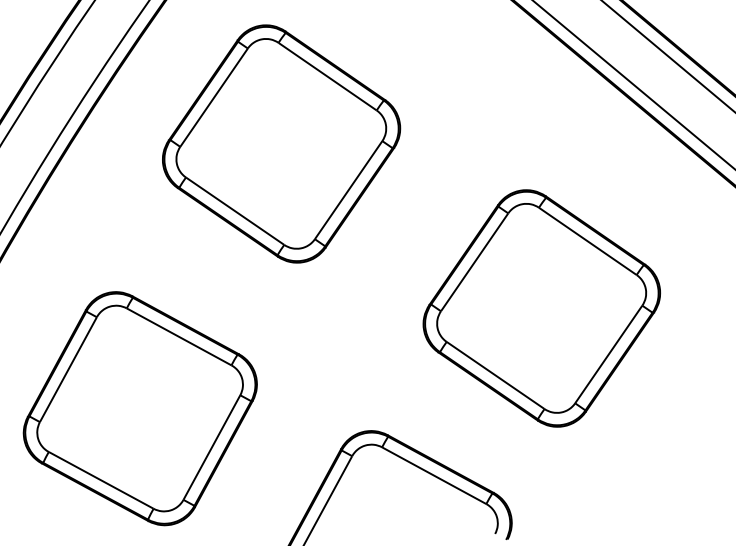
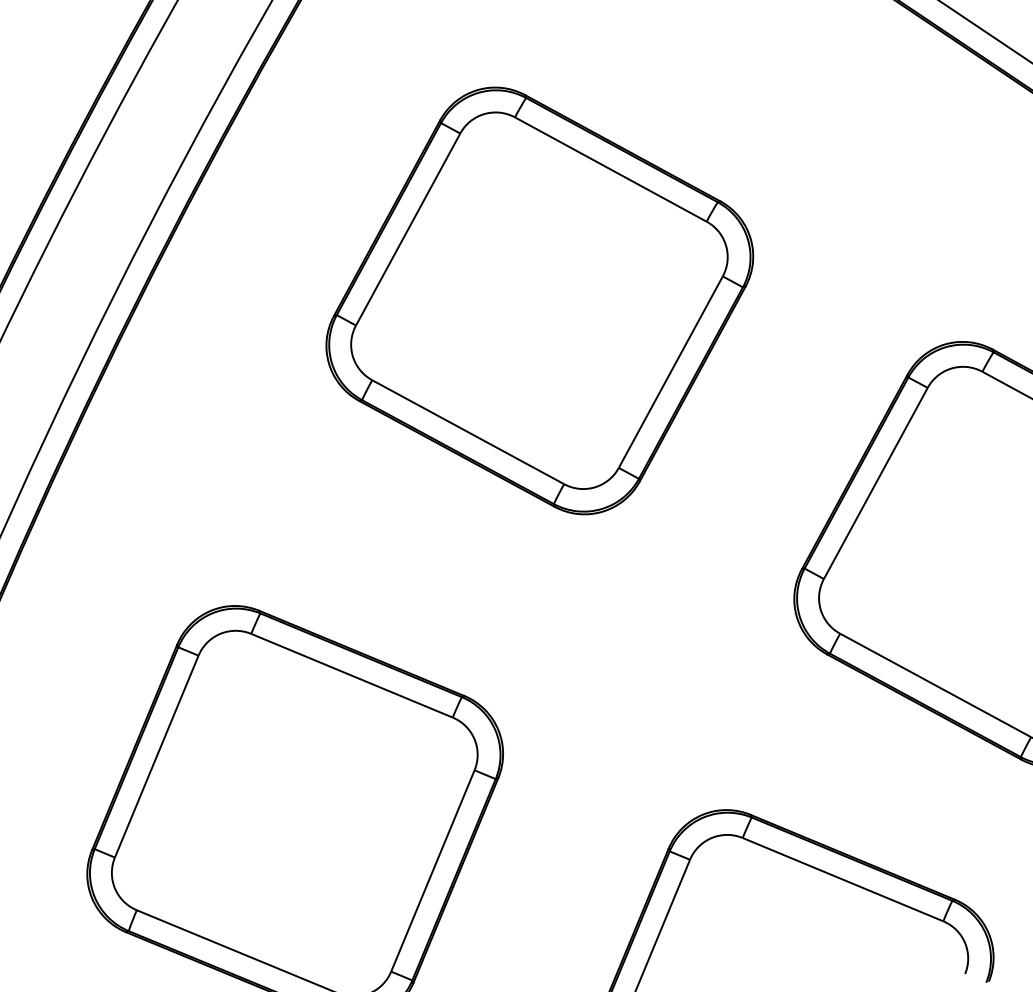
part: (281, 143) -> (539, 300), moved

